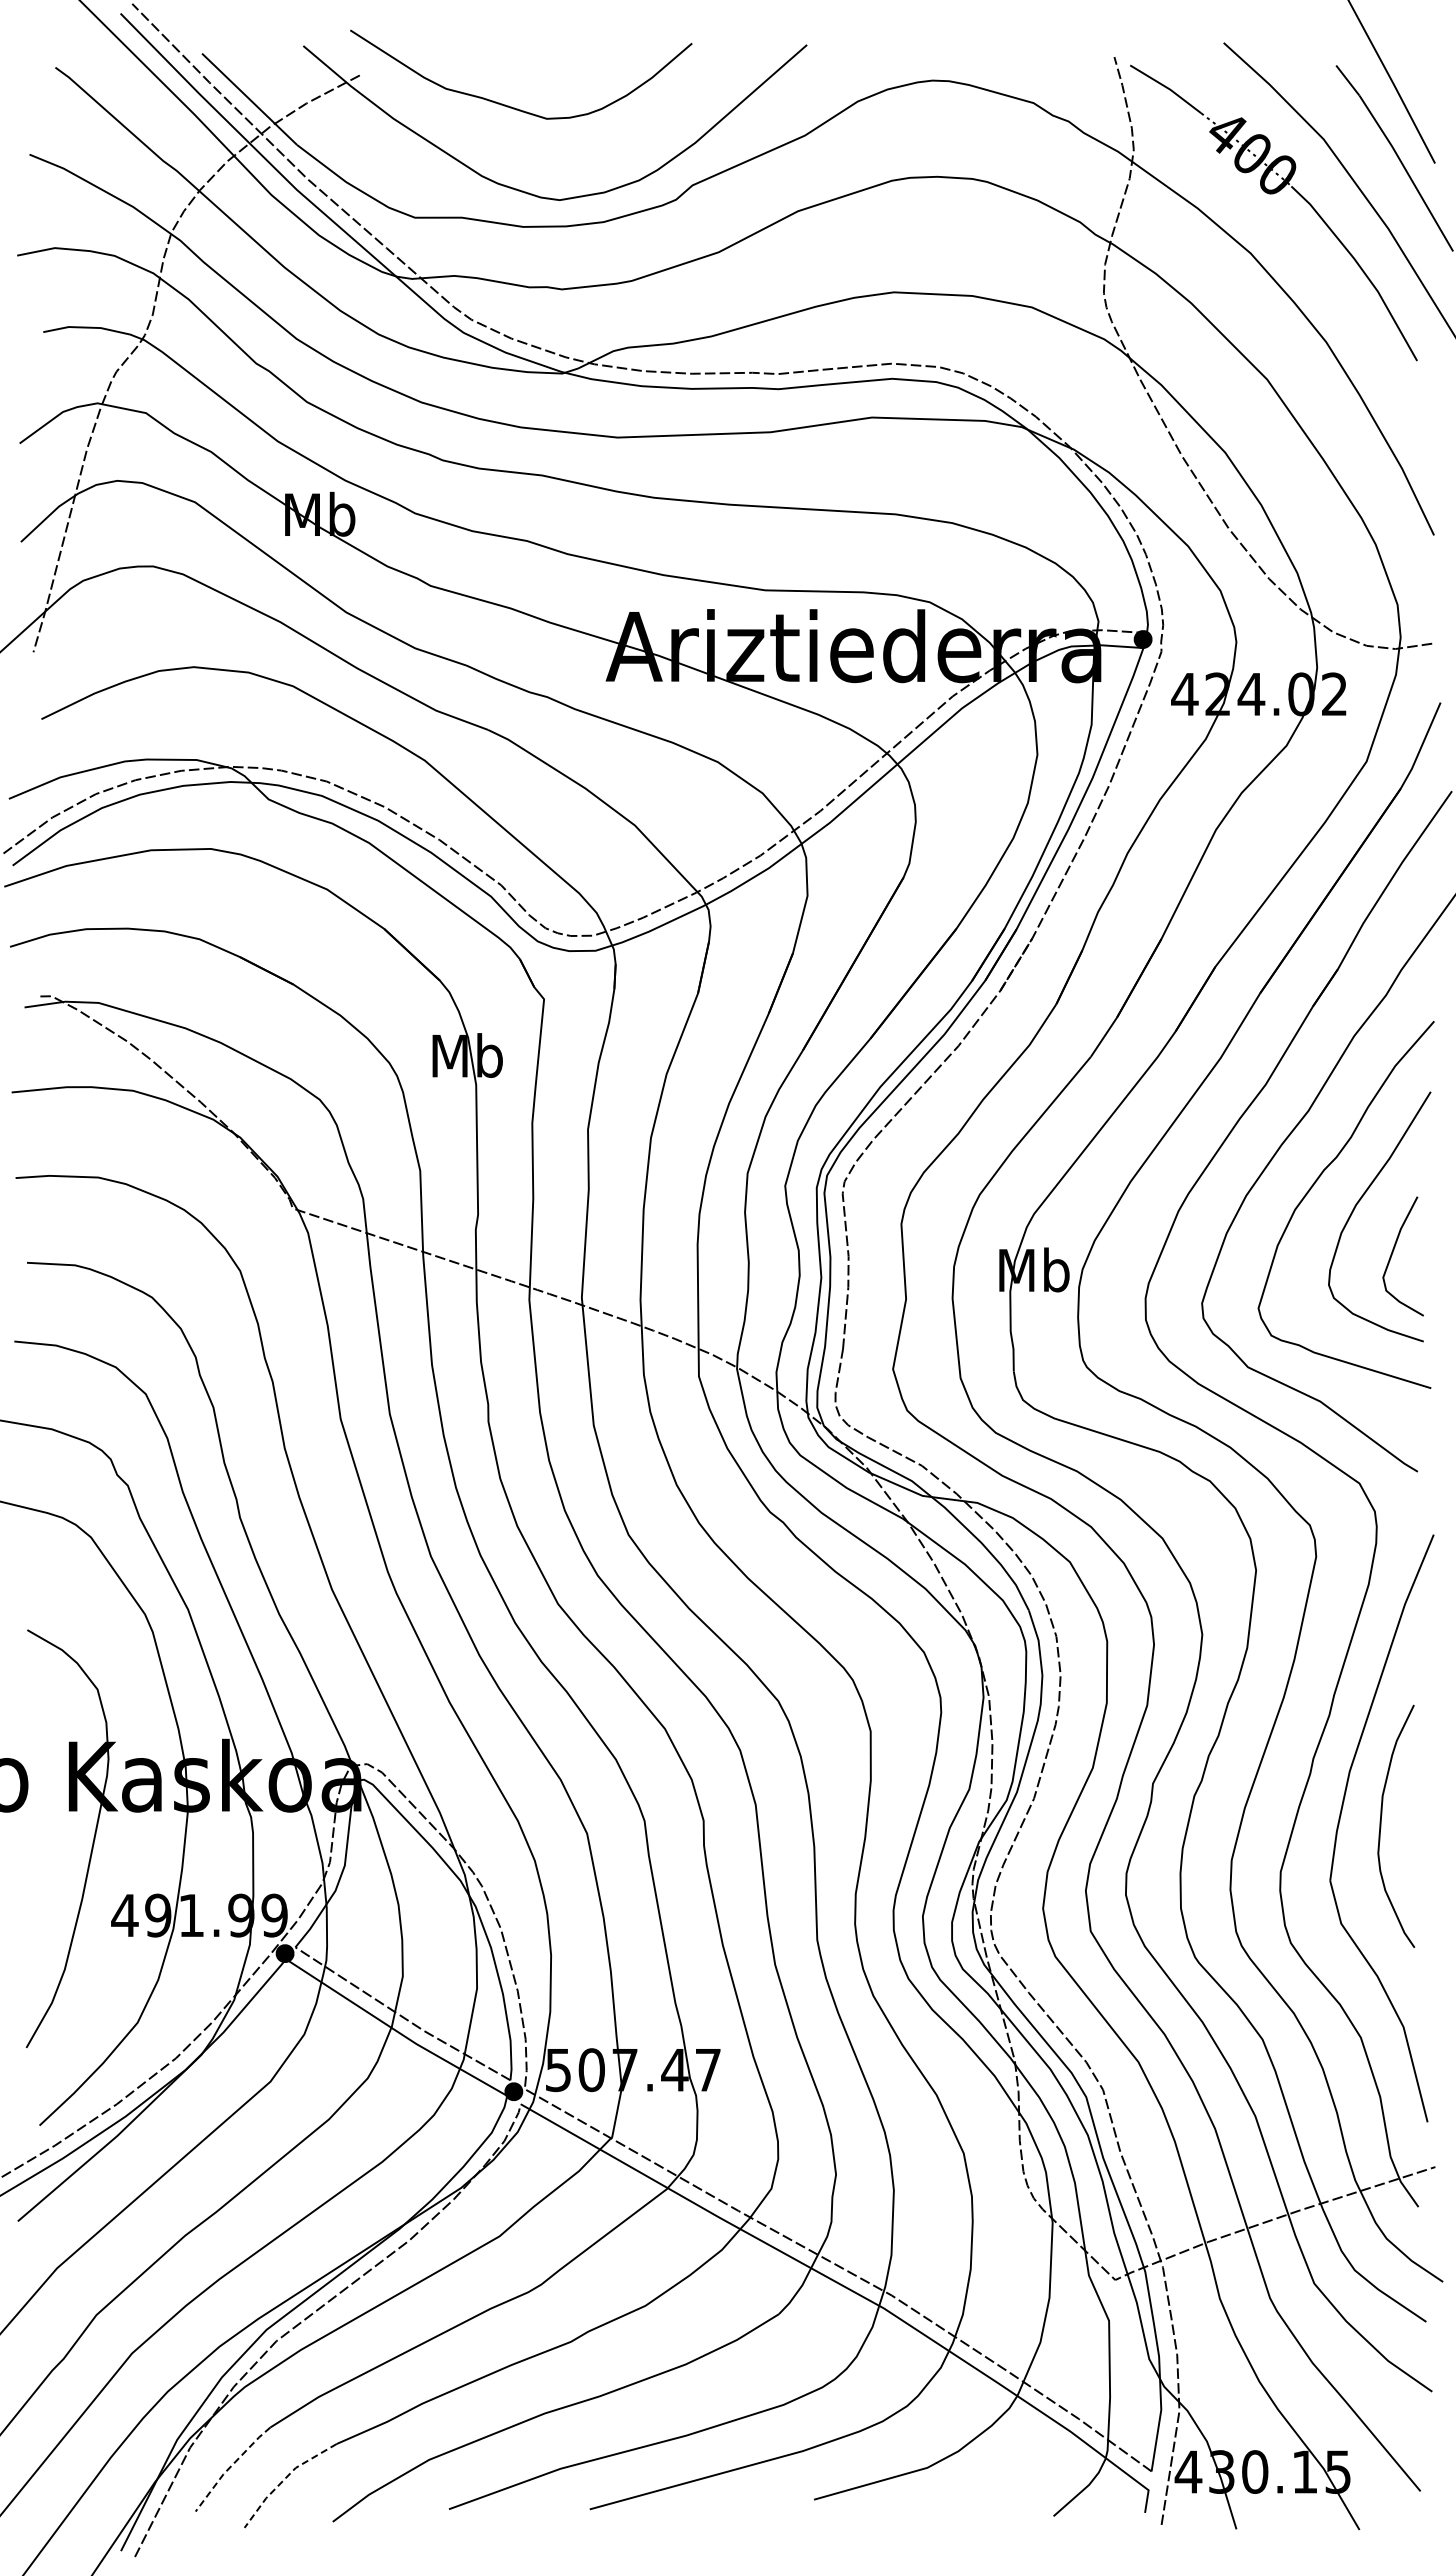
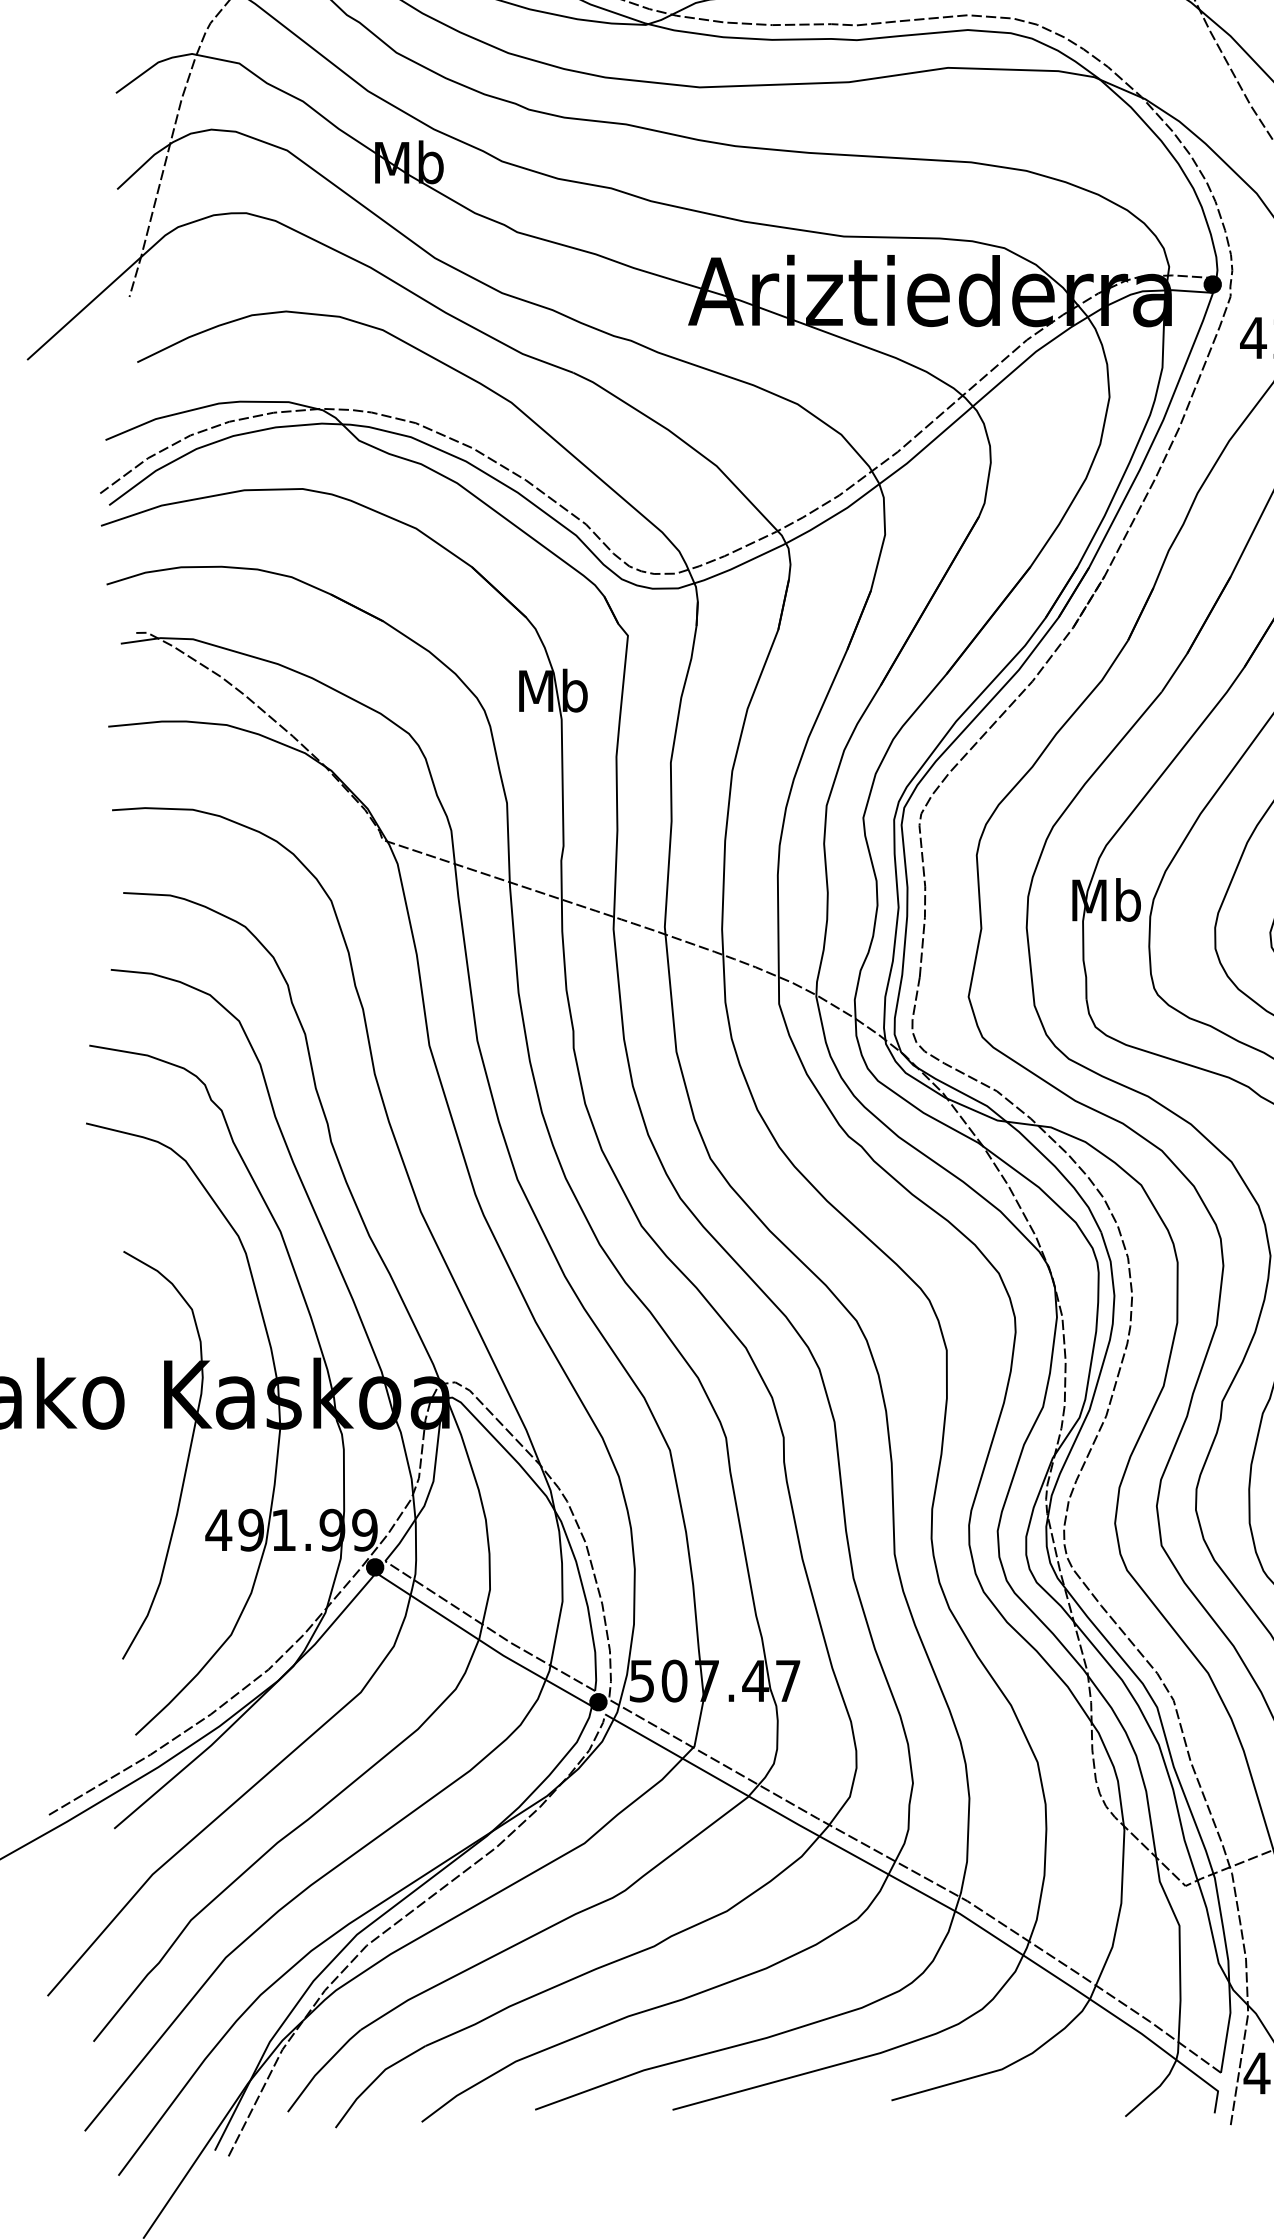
line: (230, 2467) -> (321, 2069), dashed -> solid
line: (284, 2479) -> (374, 2080), dashed -> solid

